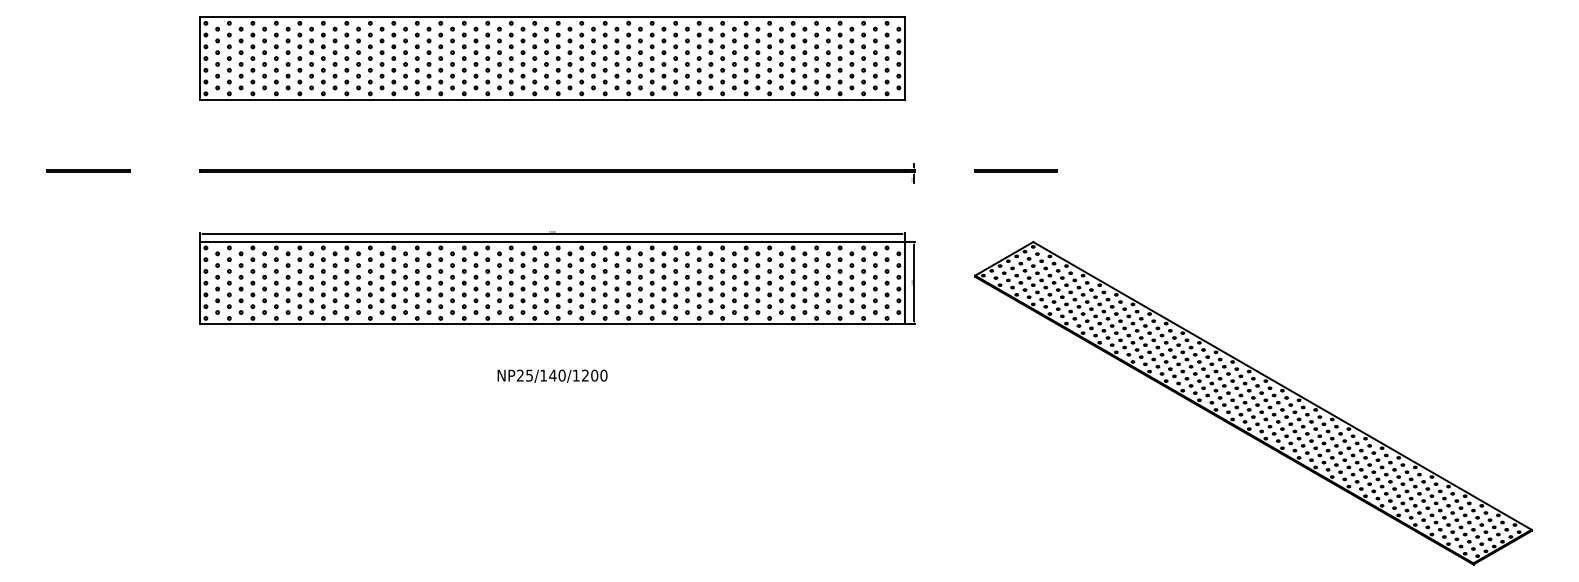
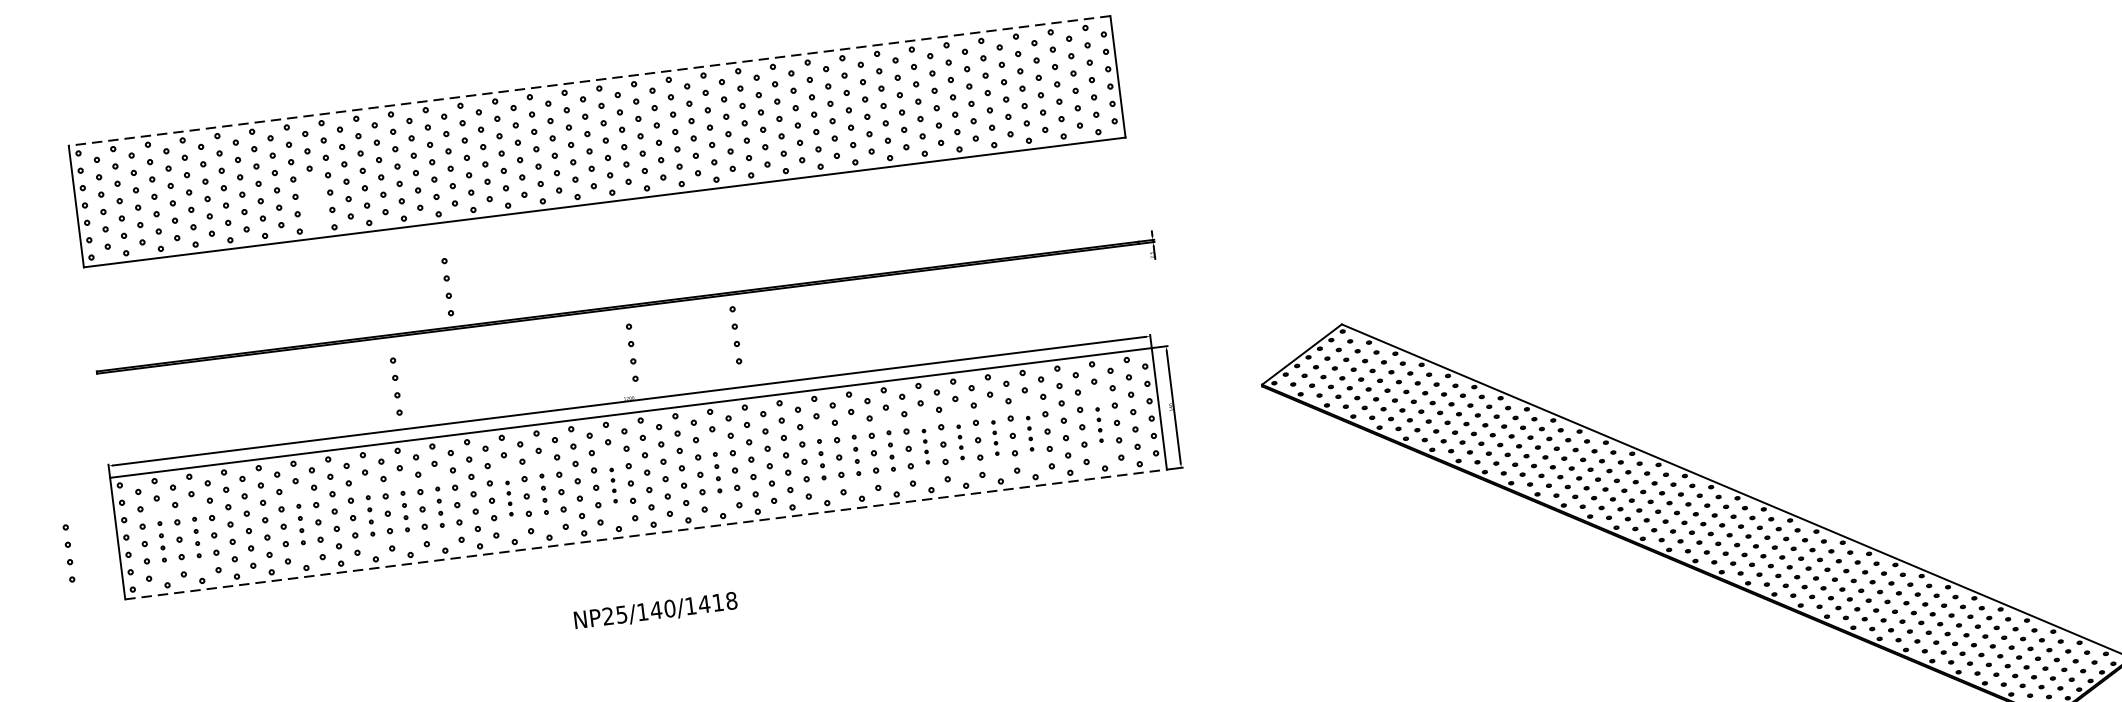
line: (551, 17) -> (588, 81), solid -> dashed
part: (358, 76) -> (313, 203), removed
part: (440, 142) -> (447, 286), added
line: (1015, 170) -> (1302, 221), removed
part: (628, 198) -> (735, 334), added
part: (557, 201) -> (631, 352), added
part: (398, 204) -> (396, 385), added
part: (166, 288) -> (69, 552), added
part: (229, 288) -> (162, 541), size x0.7
part: (252, 288) -> (196, 536), size x0.7
part: (323, 288) -> (301, 523), size x0.7
part: (370, 288) -> (370, 515), size x0.7
part: (393, 288) -> (404, 510), size x0.7
part: (417, 288) -> (440, 506), size x0.7
part: (464, 288) -> (509, 497), size x0.6
part: (487, 288) -> (543, 493), size x0.7
part: (534, 288) -> (613, 484), size x0.6
part: (604, 288) -> (716, 471), size x0.7
part: (675, 288) -> (821, 458), size x0.7
part: (698, 288) -> (855, 454), size x0.7
part: (722, 288) -> (890, 450), size x0.7
part: (745, 288) -> (924, 446), size x0.6
part: (769, 288) -> (960, 441), size x0.6
part: (792, 288) -> (994, 437), size x0.6
part: (816, 288) -> (1029, 432), size x0.6
part: (863, 288) -> (1099, 424), size x0.6
line: (552, 324) -> (646, 534), solid -> dashed
text: (594, 375) -> (717, 602), NP25/140/1200 -> NP25/140/1418

